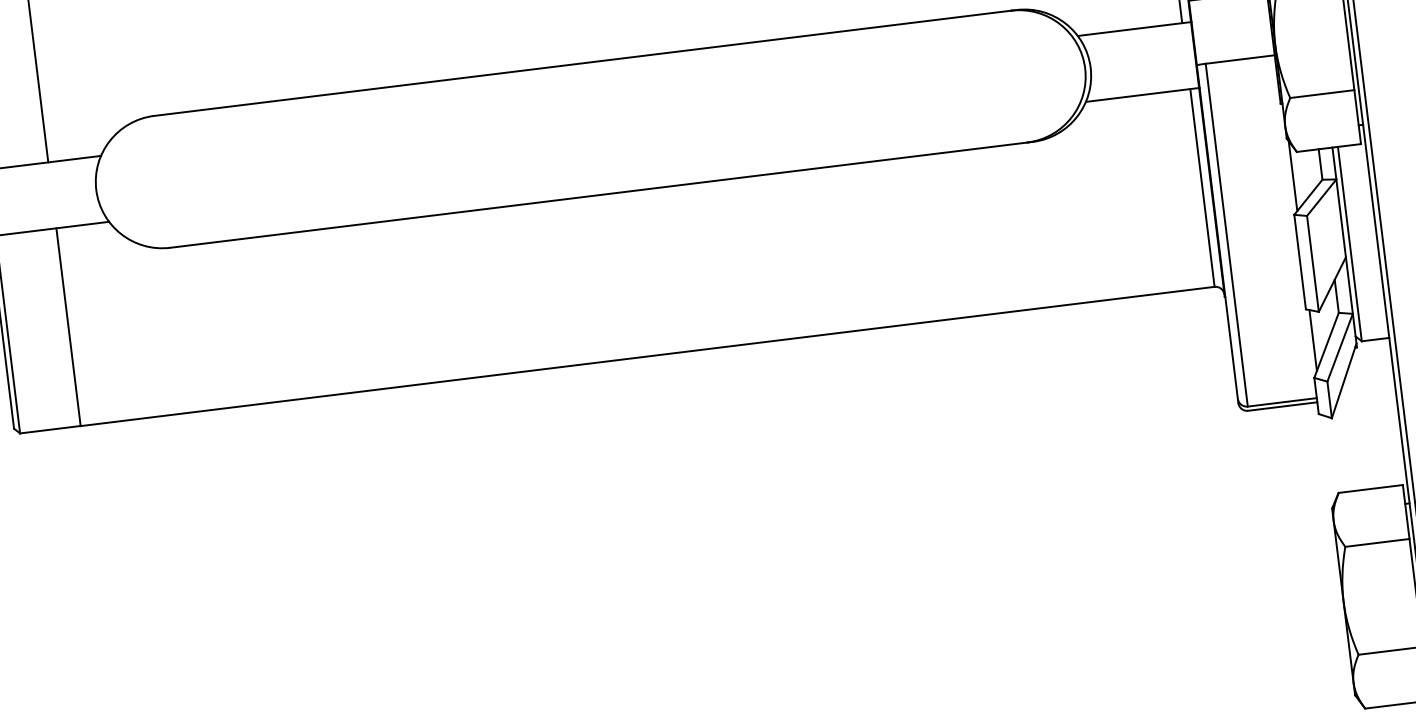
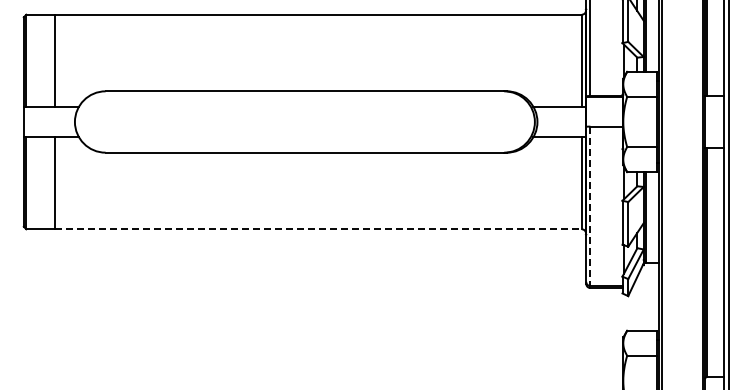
line: (1227, 235) -> (590, 206), solid -> dashed
line: (648, 356) -> (318, 229), solid -> dashed

